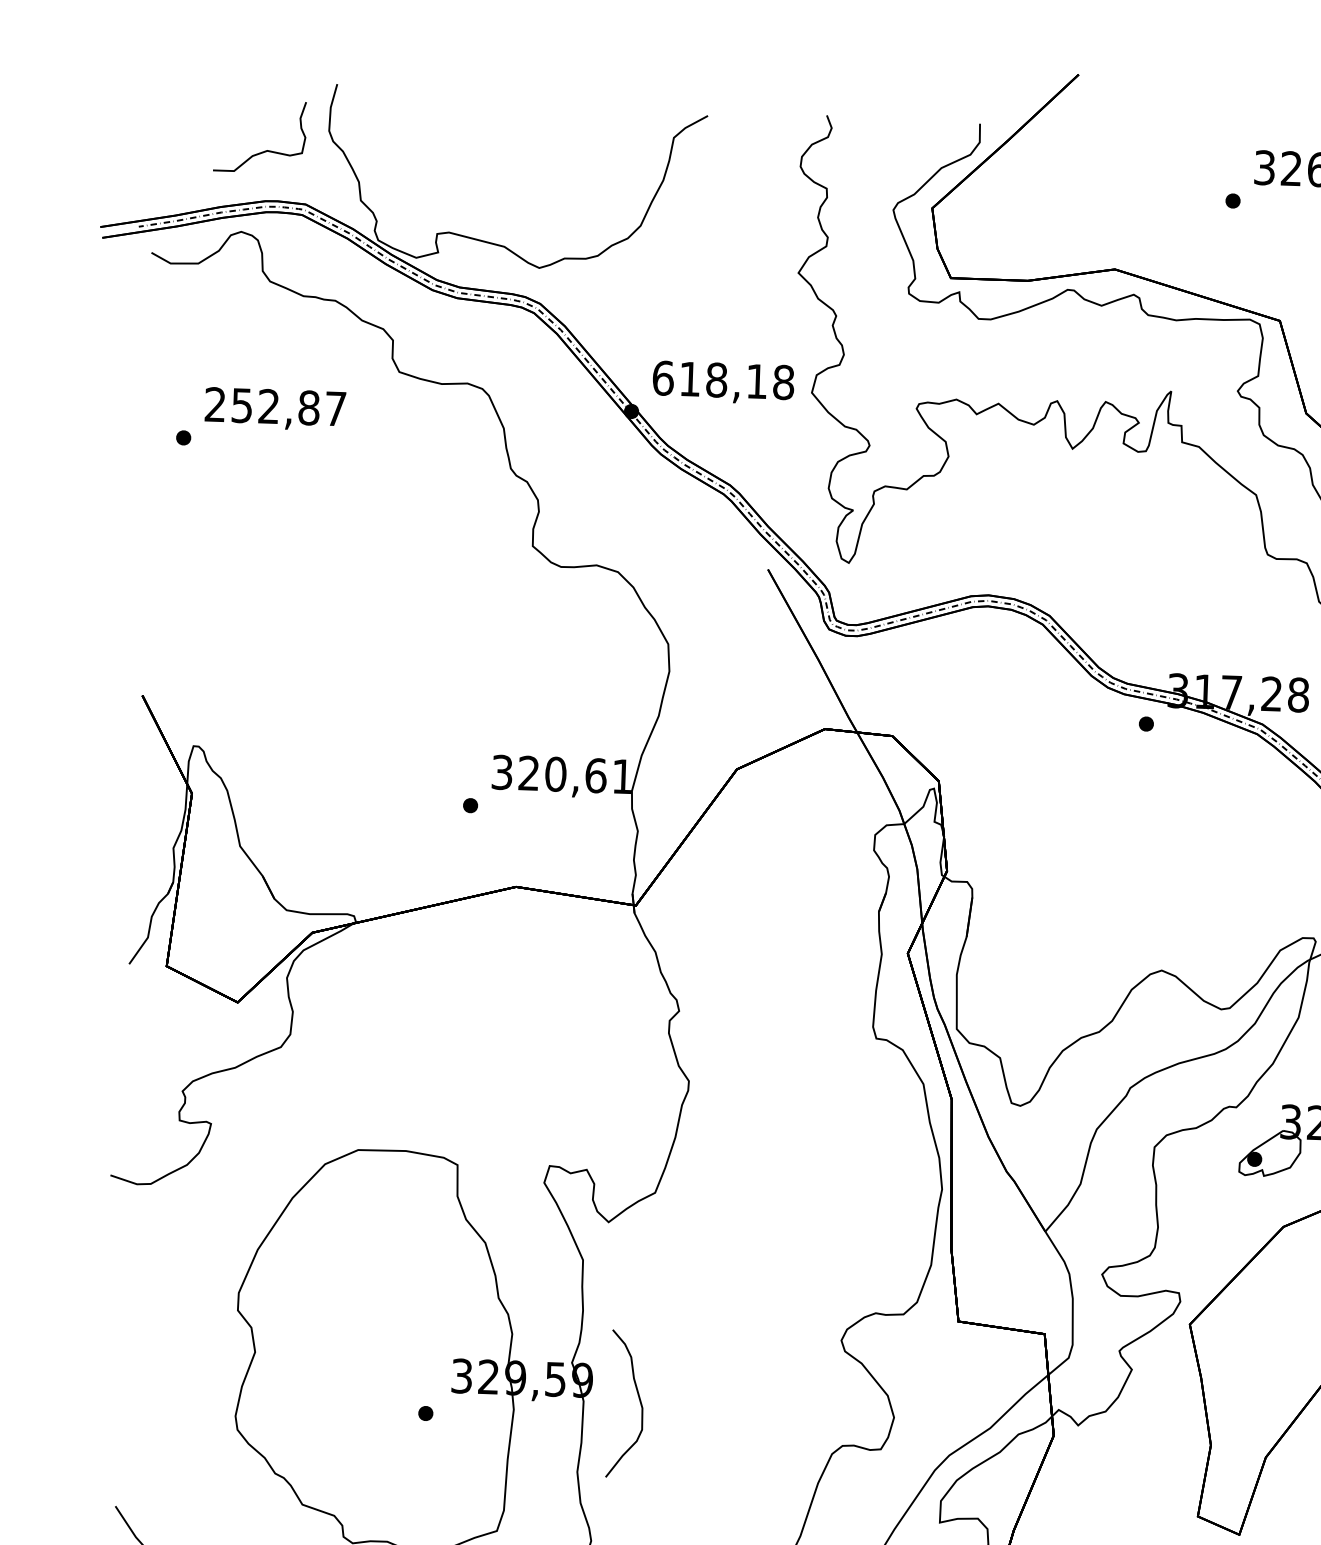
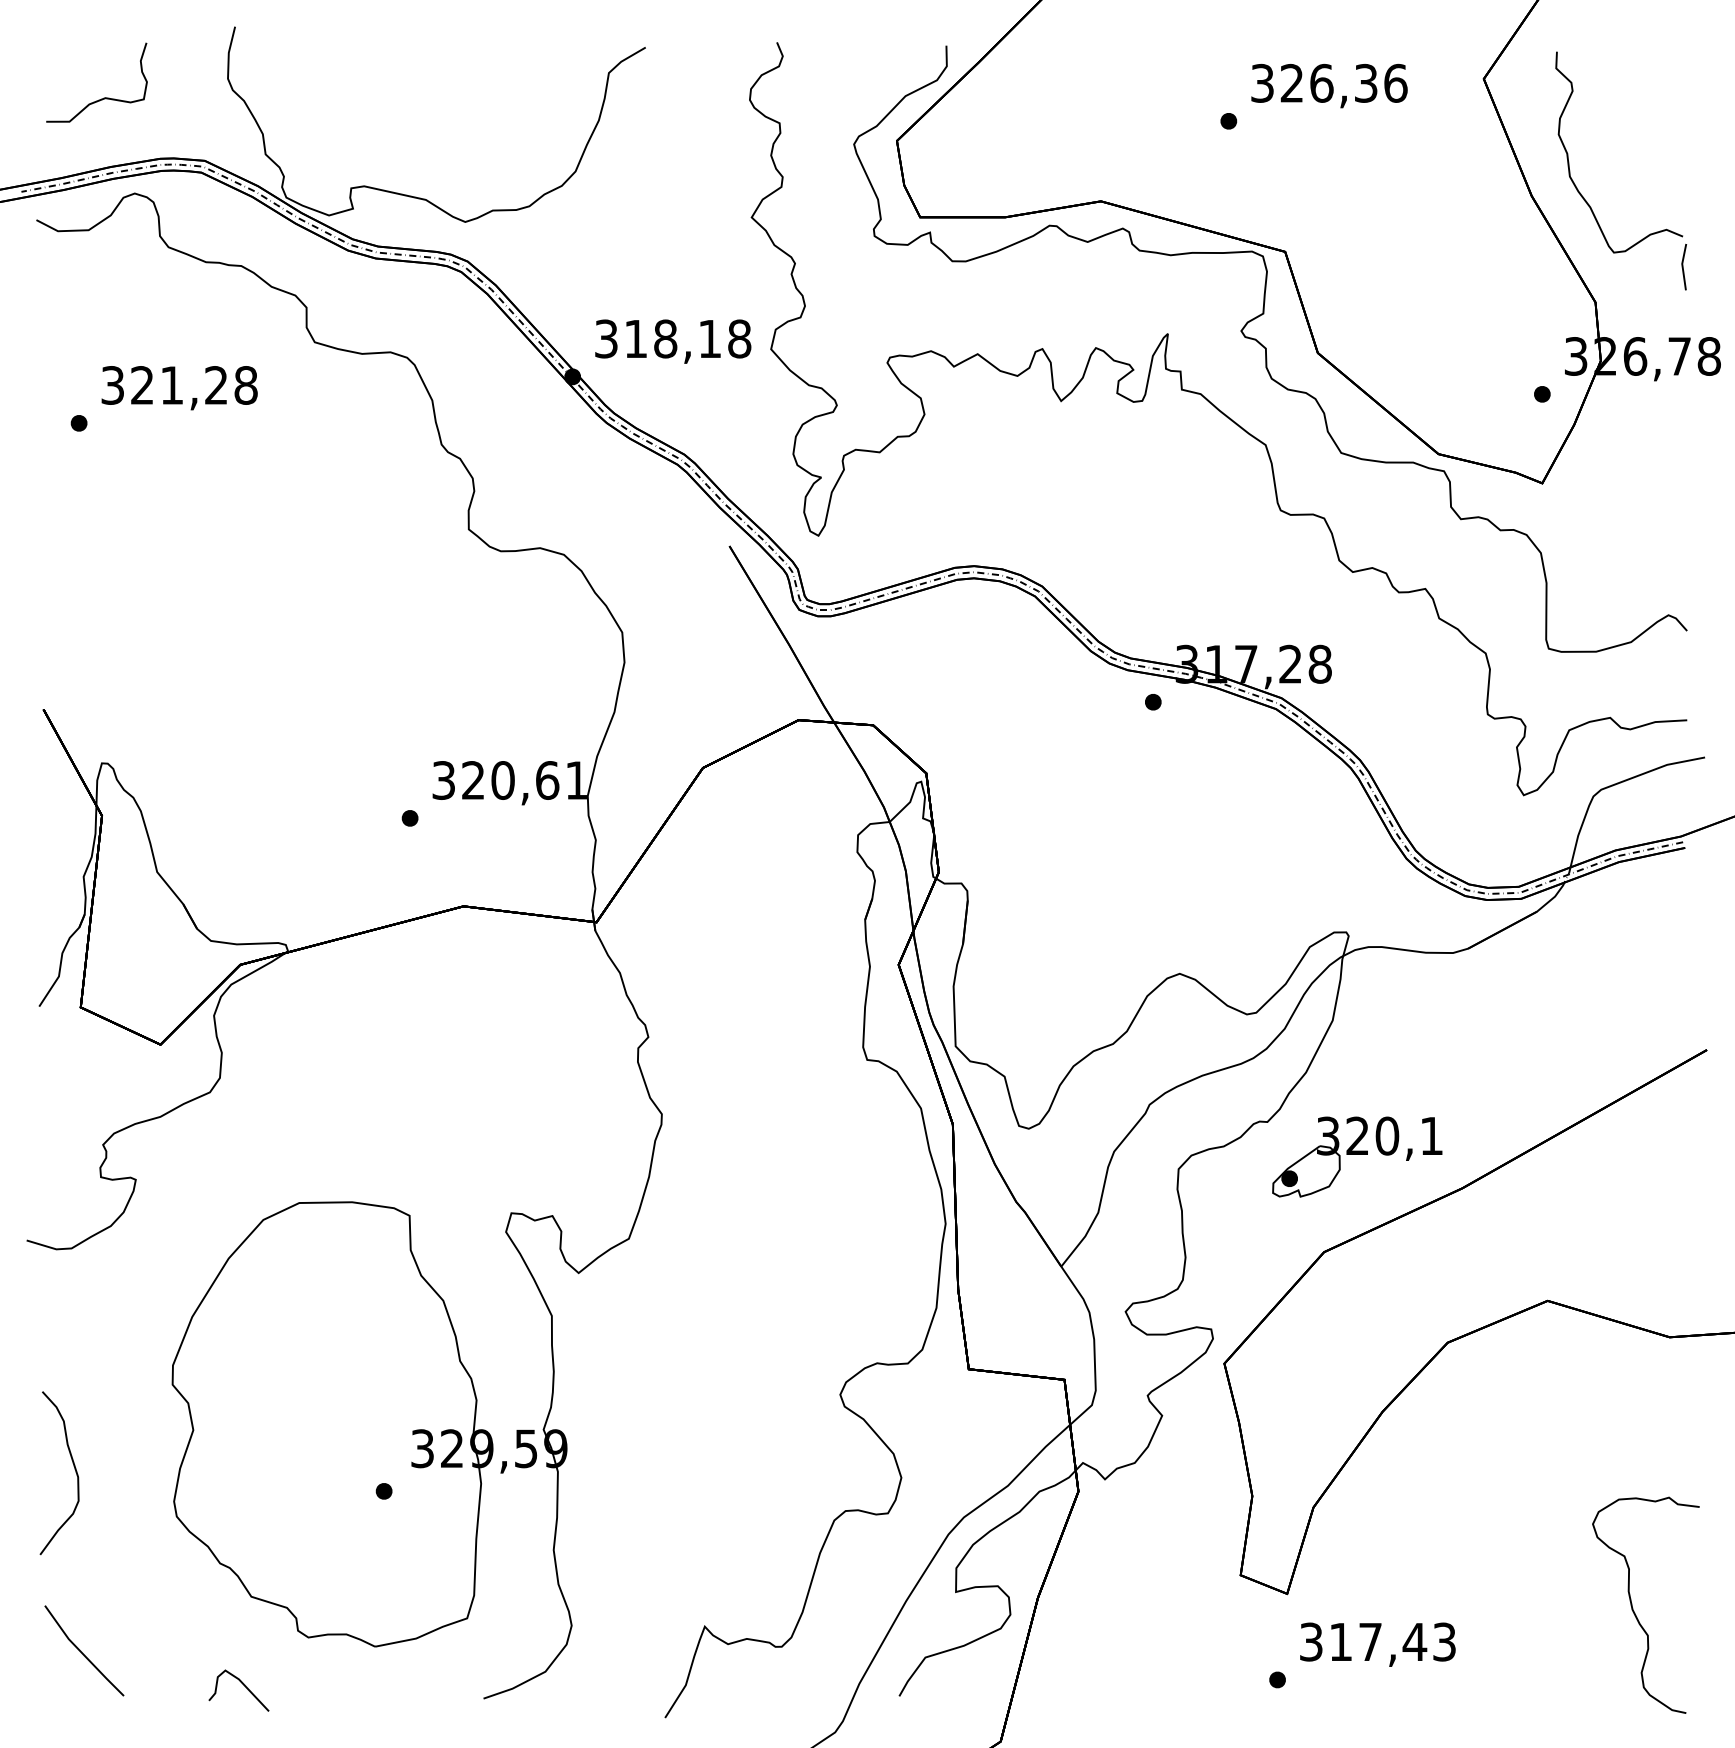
curve: (265, 150) -> (103, 97), moved
text: (663, 377) -> (606, 338), 618,18 -> 318,18
text: (275, 406) -> (179, 385), 252,87 -> 321,28
curve: (639, 1401) -> (74, 1469), moved

